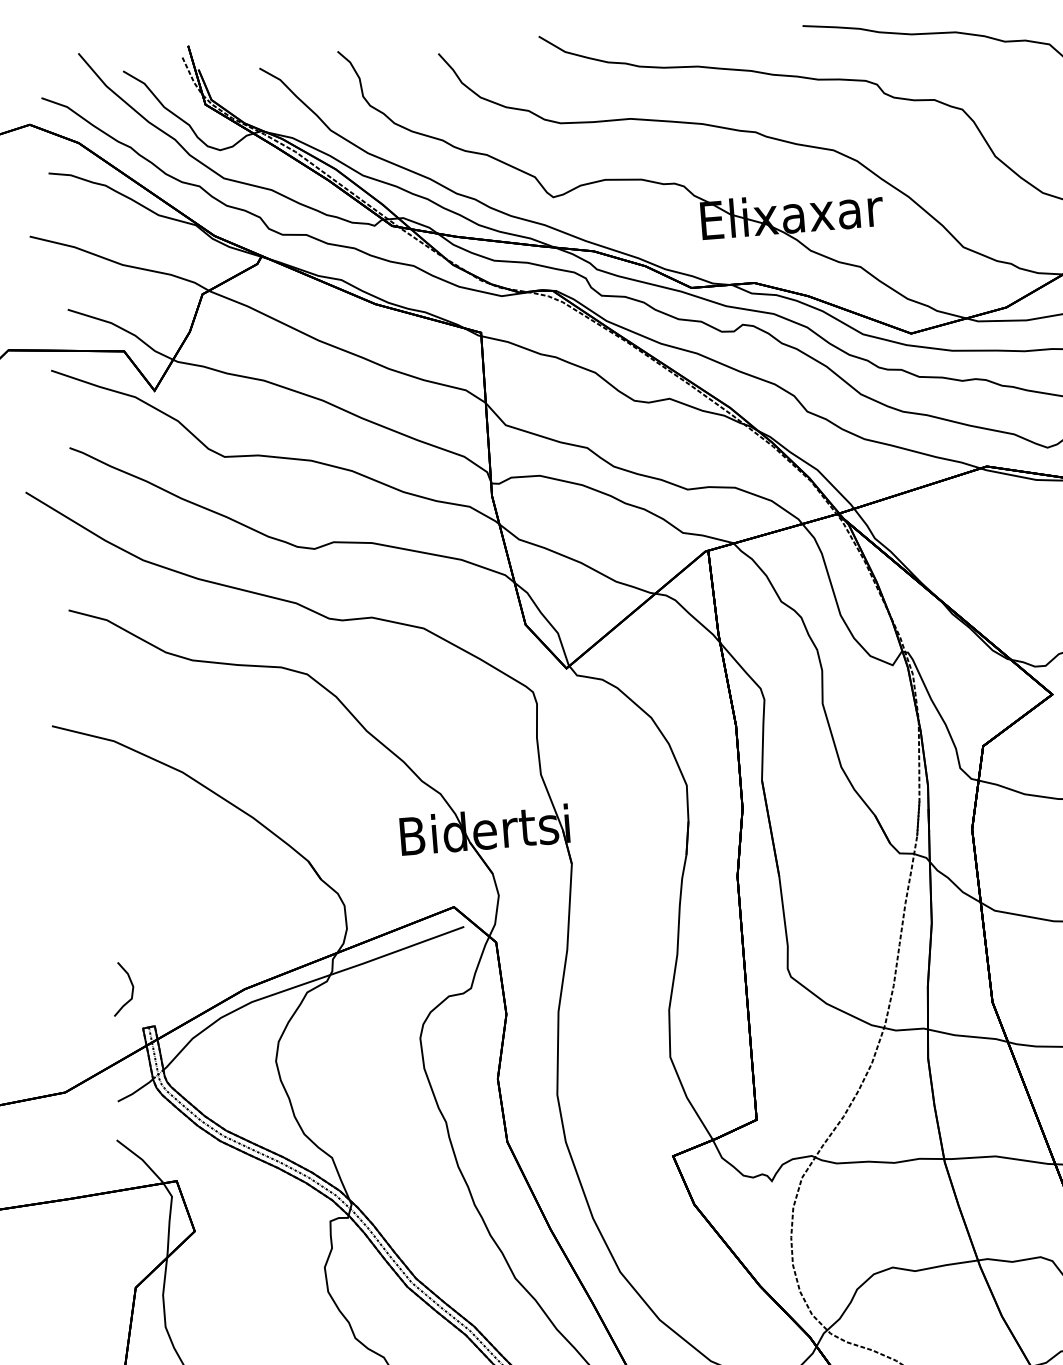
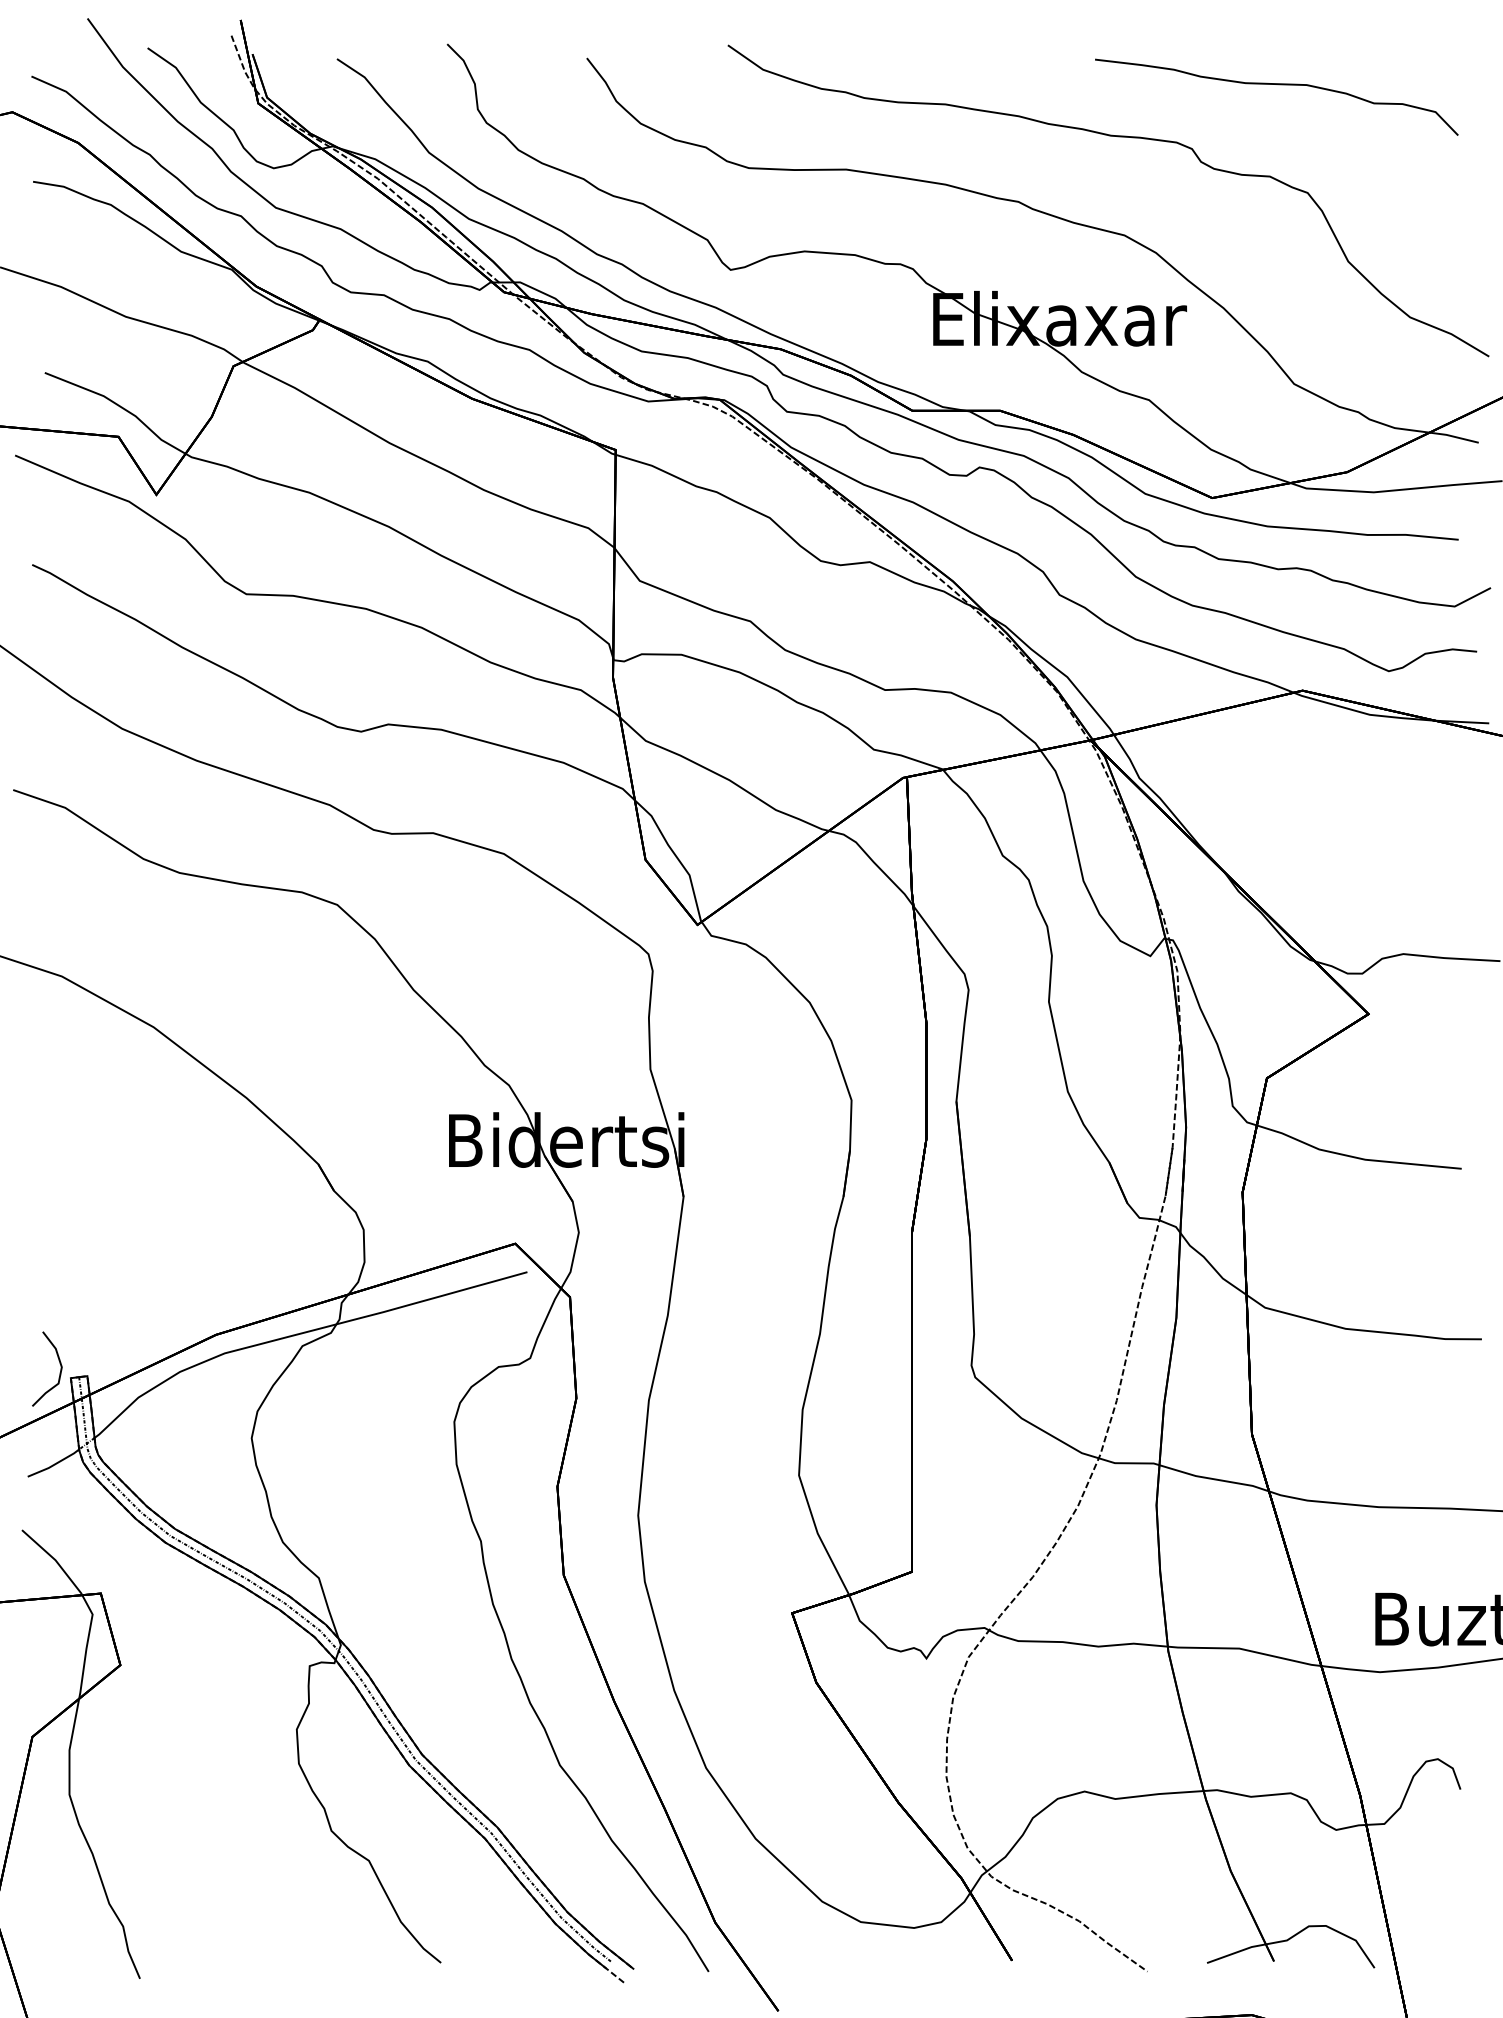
curve: (131, 990) -> (59, 1372), moved

